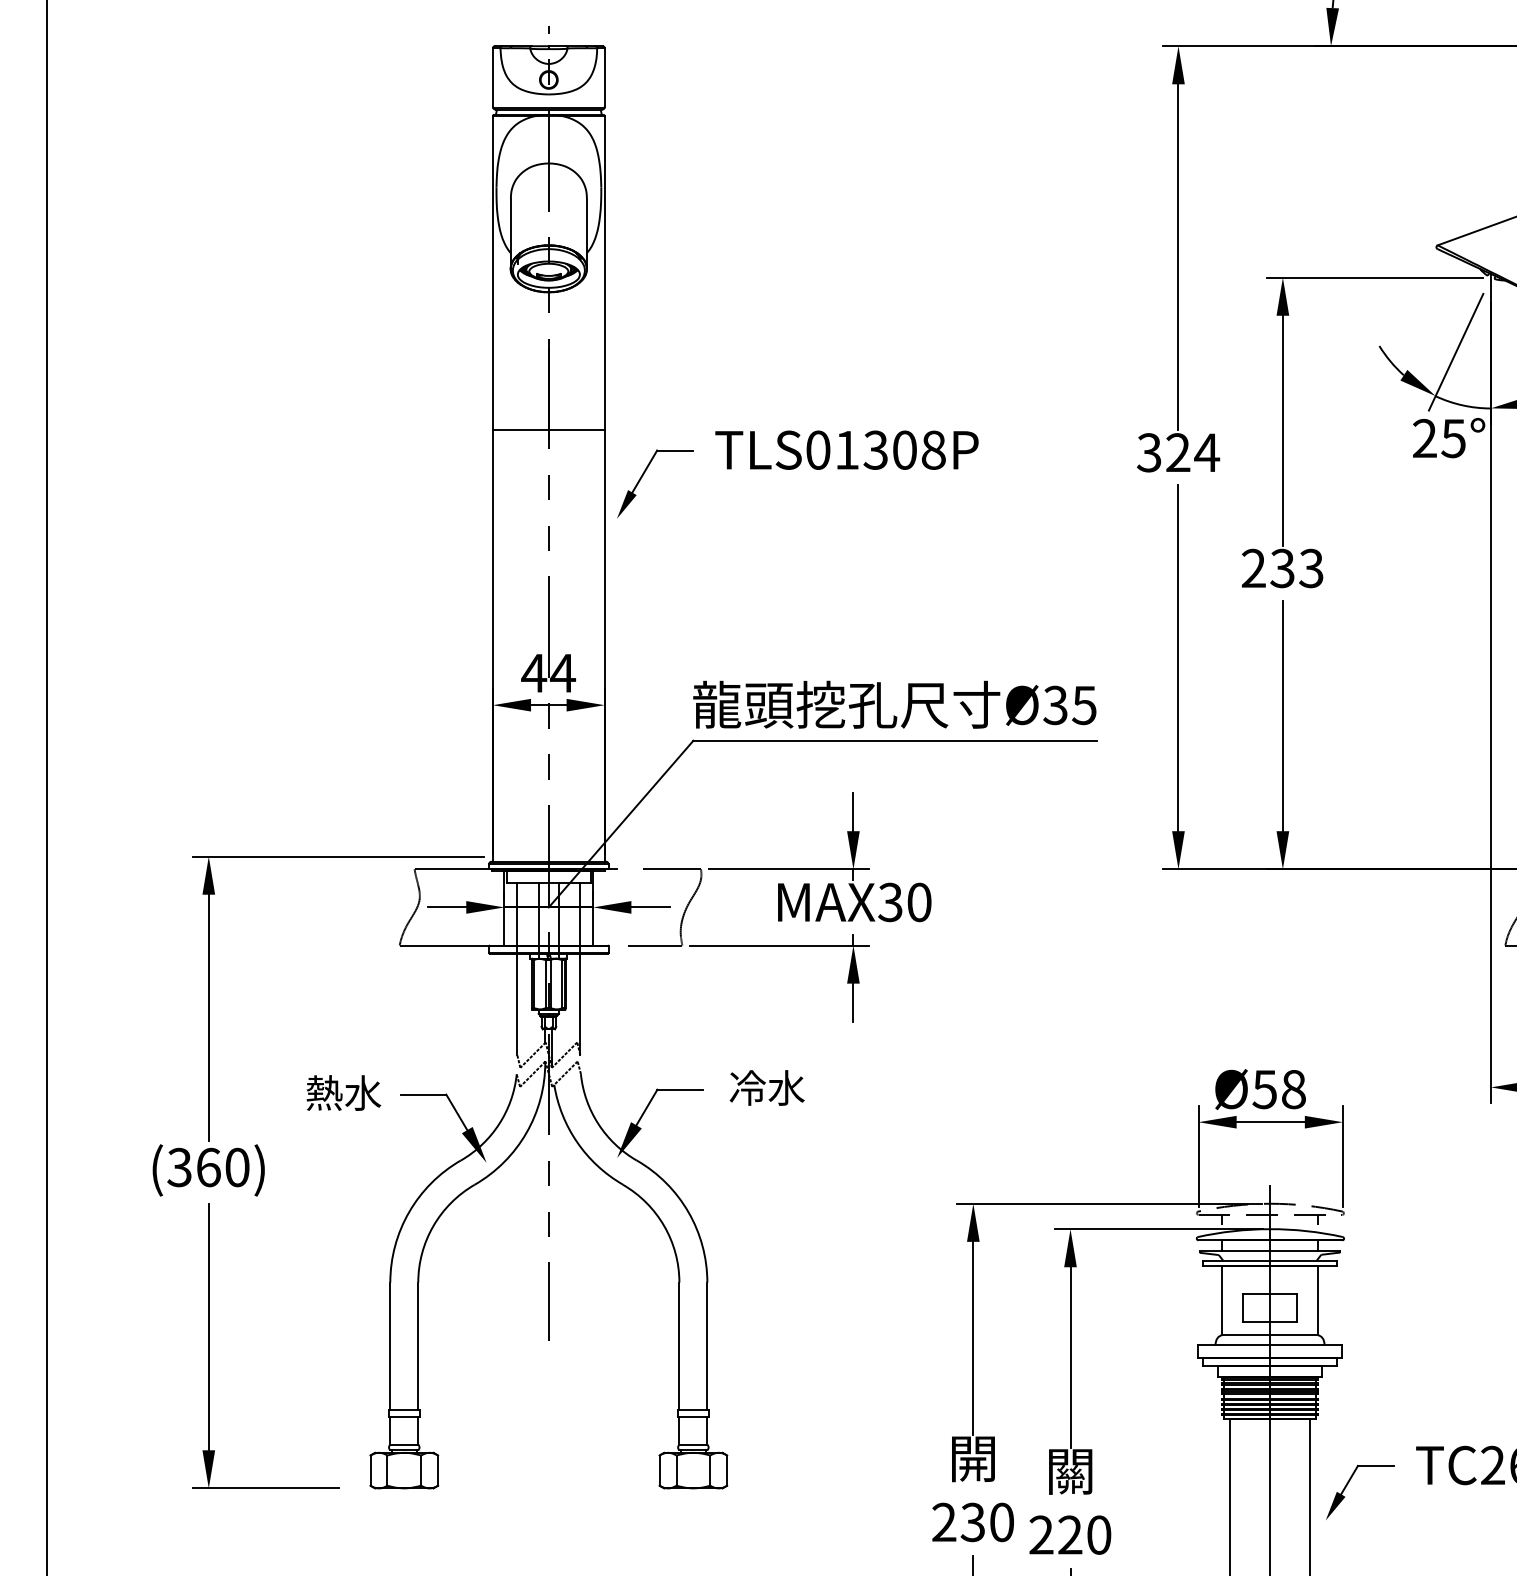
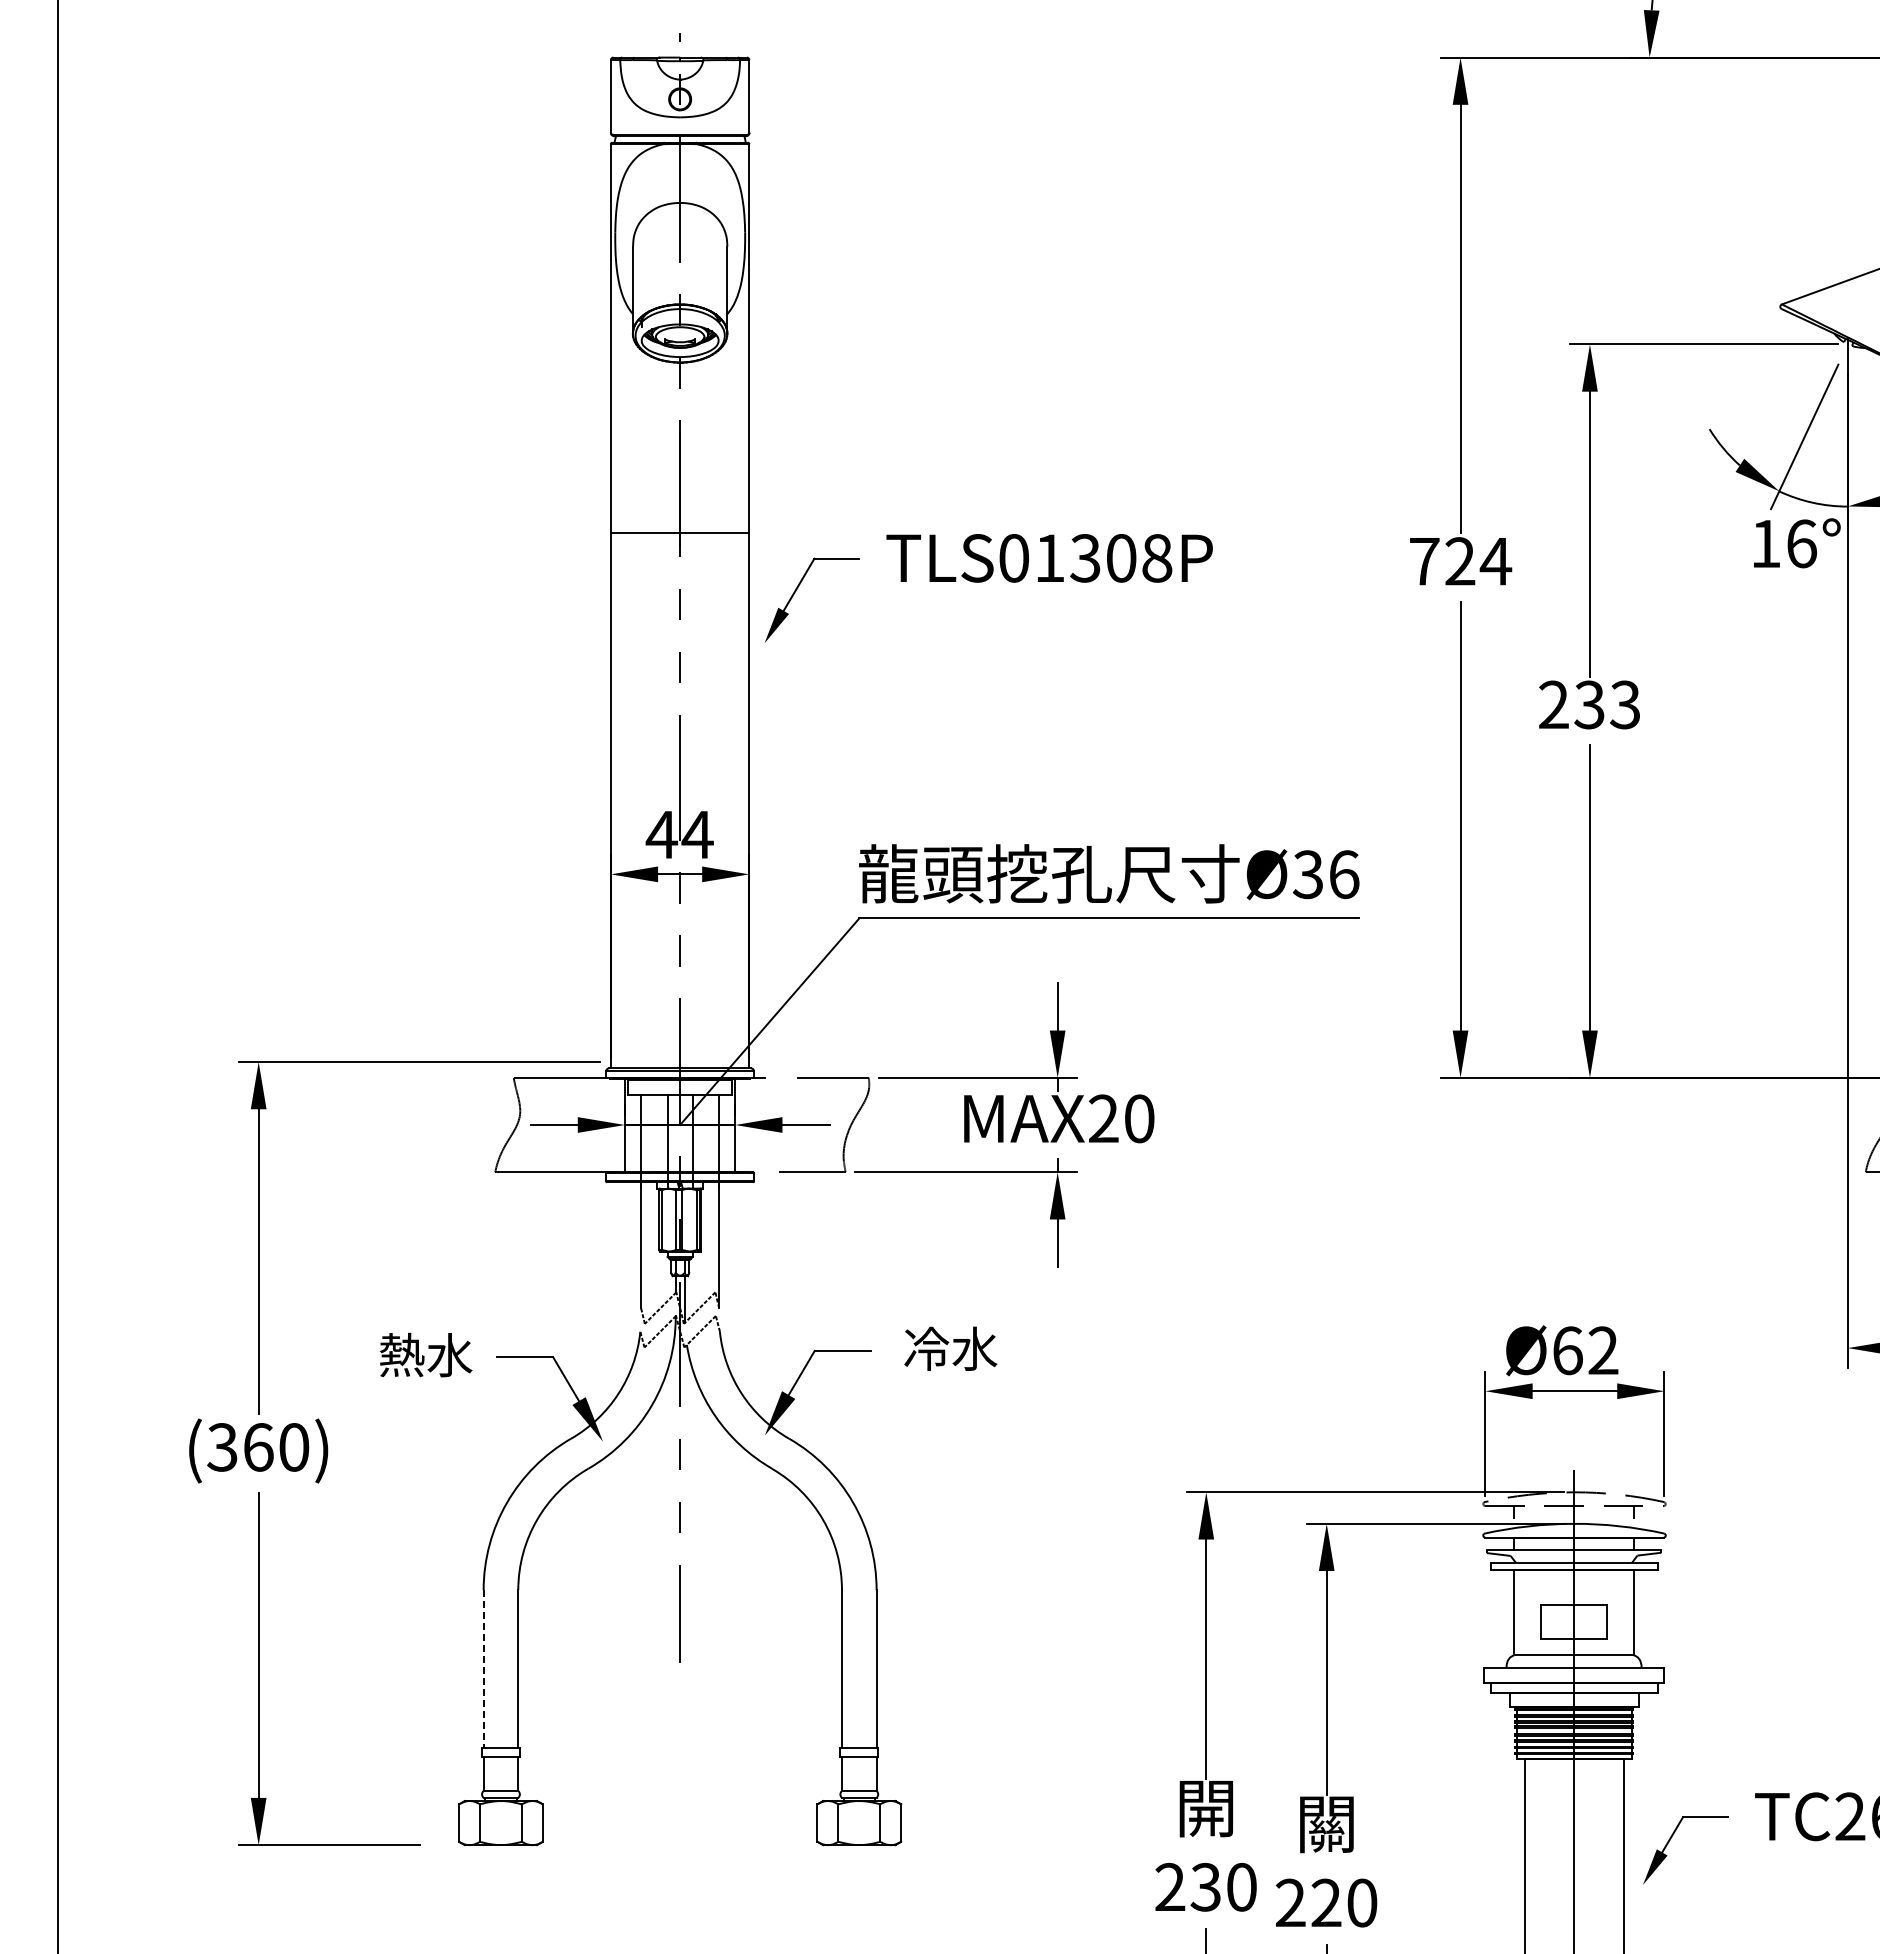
text: (1439, 438) -> (1783, 543), 25° -> 16°
text: (1149, 452) -> (1424, 561), 324 -> 724
text: (1084, 705) -> (1343, 874), 35 -> 36
text: (890, 902) -> (1103, 1118), MAX30 -> MAX20
text: (1279, 1089) -> (1585, 1350), Ø58 -> Ø62
line: (390, 1345) -> (483, 1668), solid -> dashed

